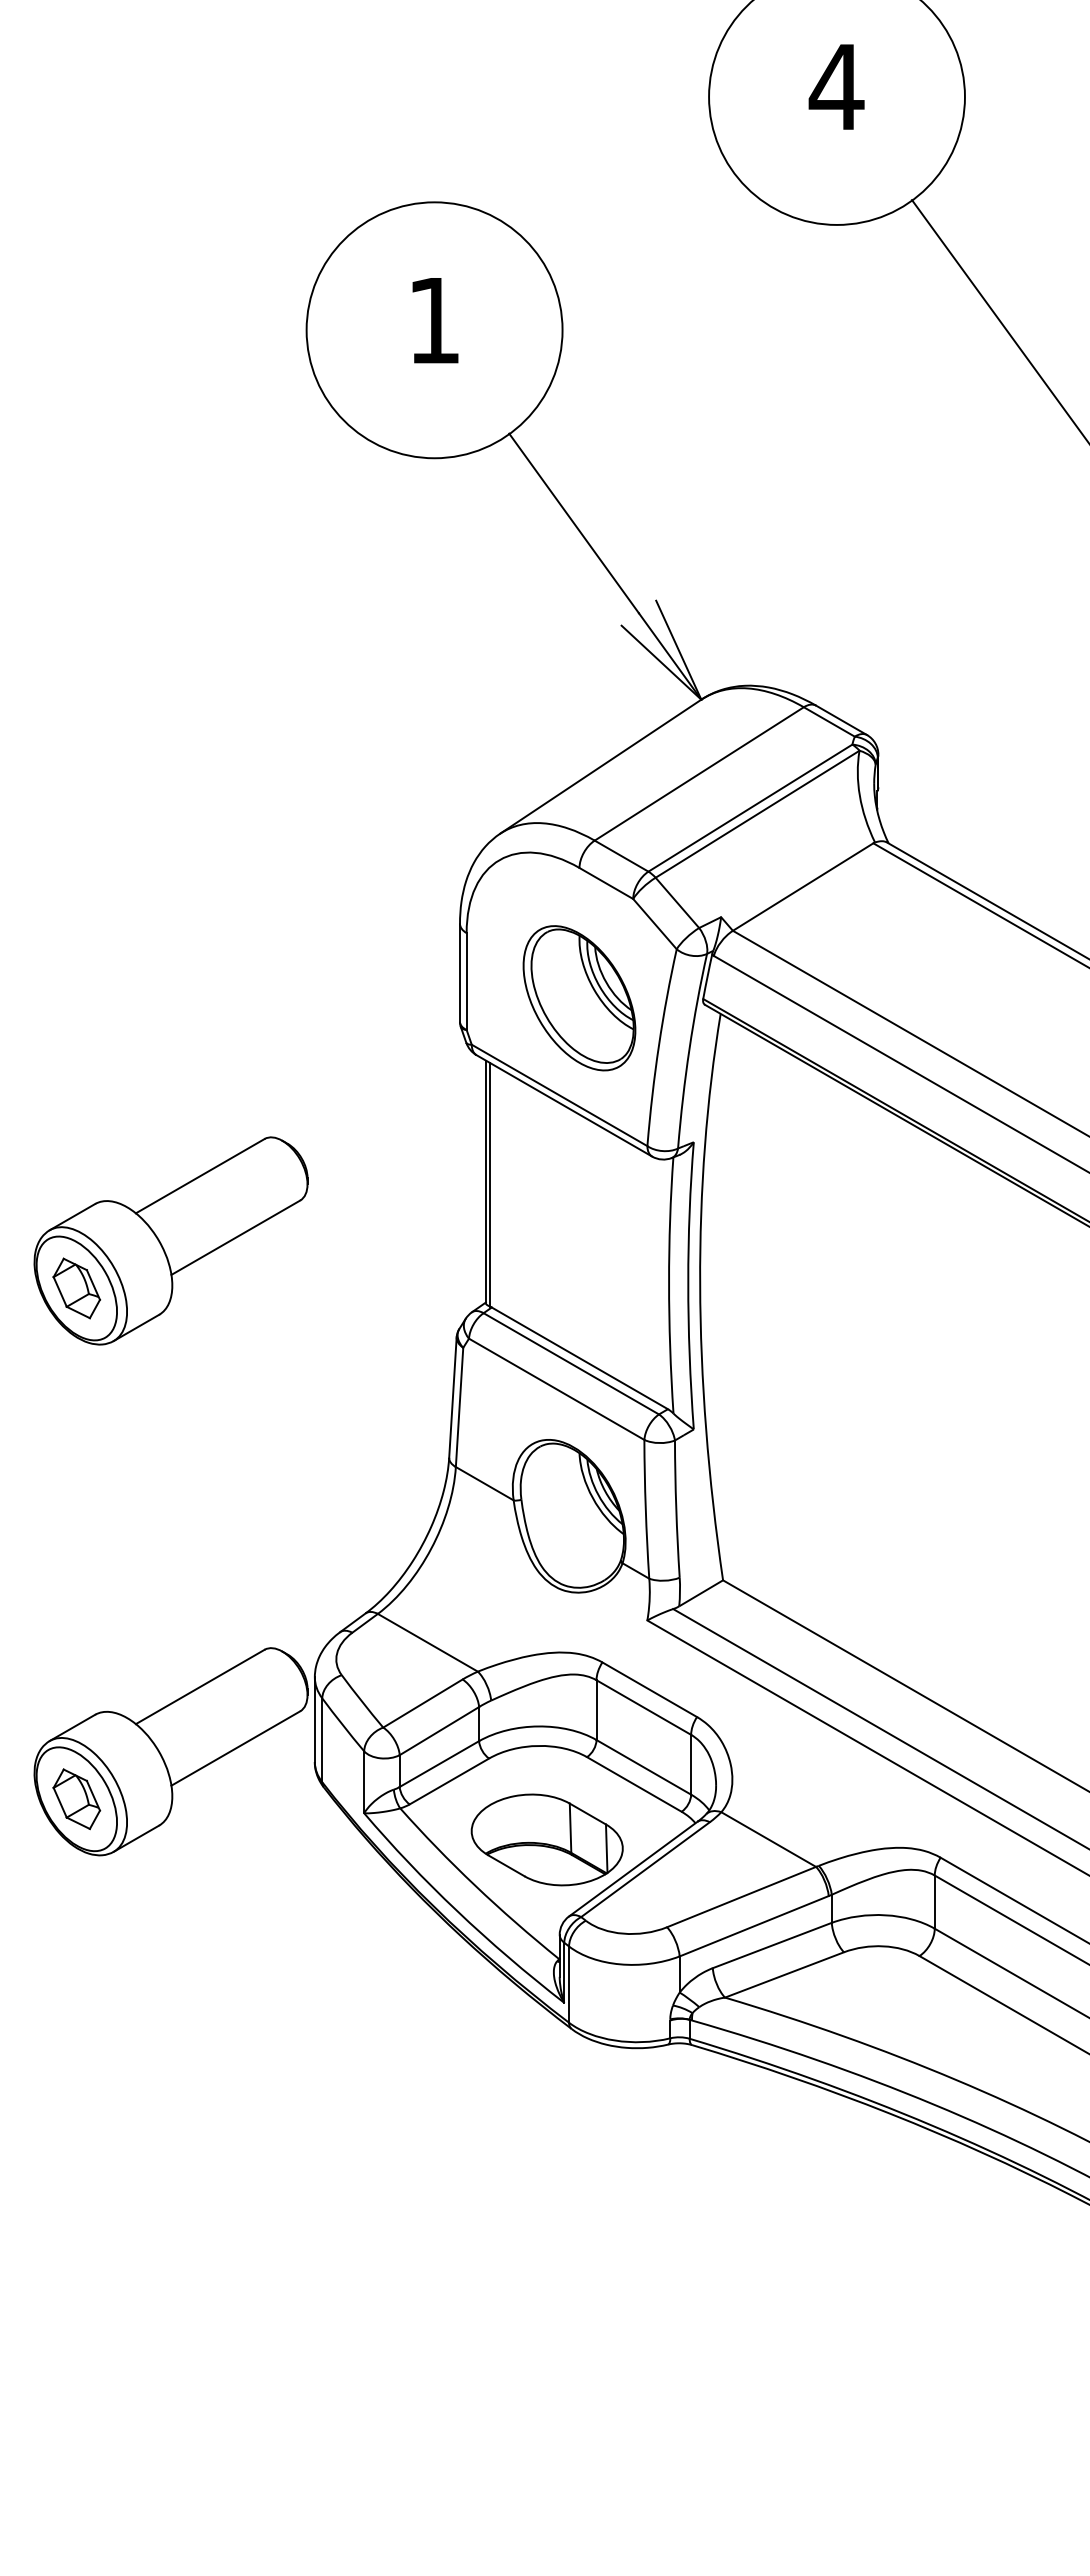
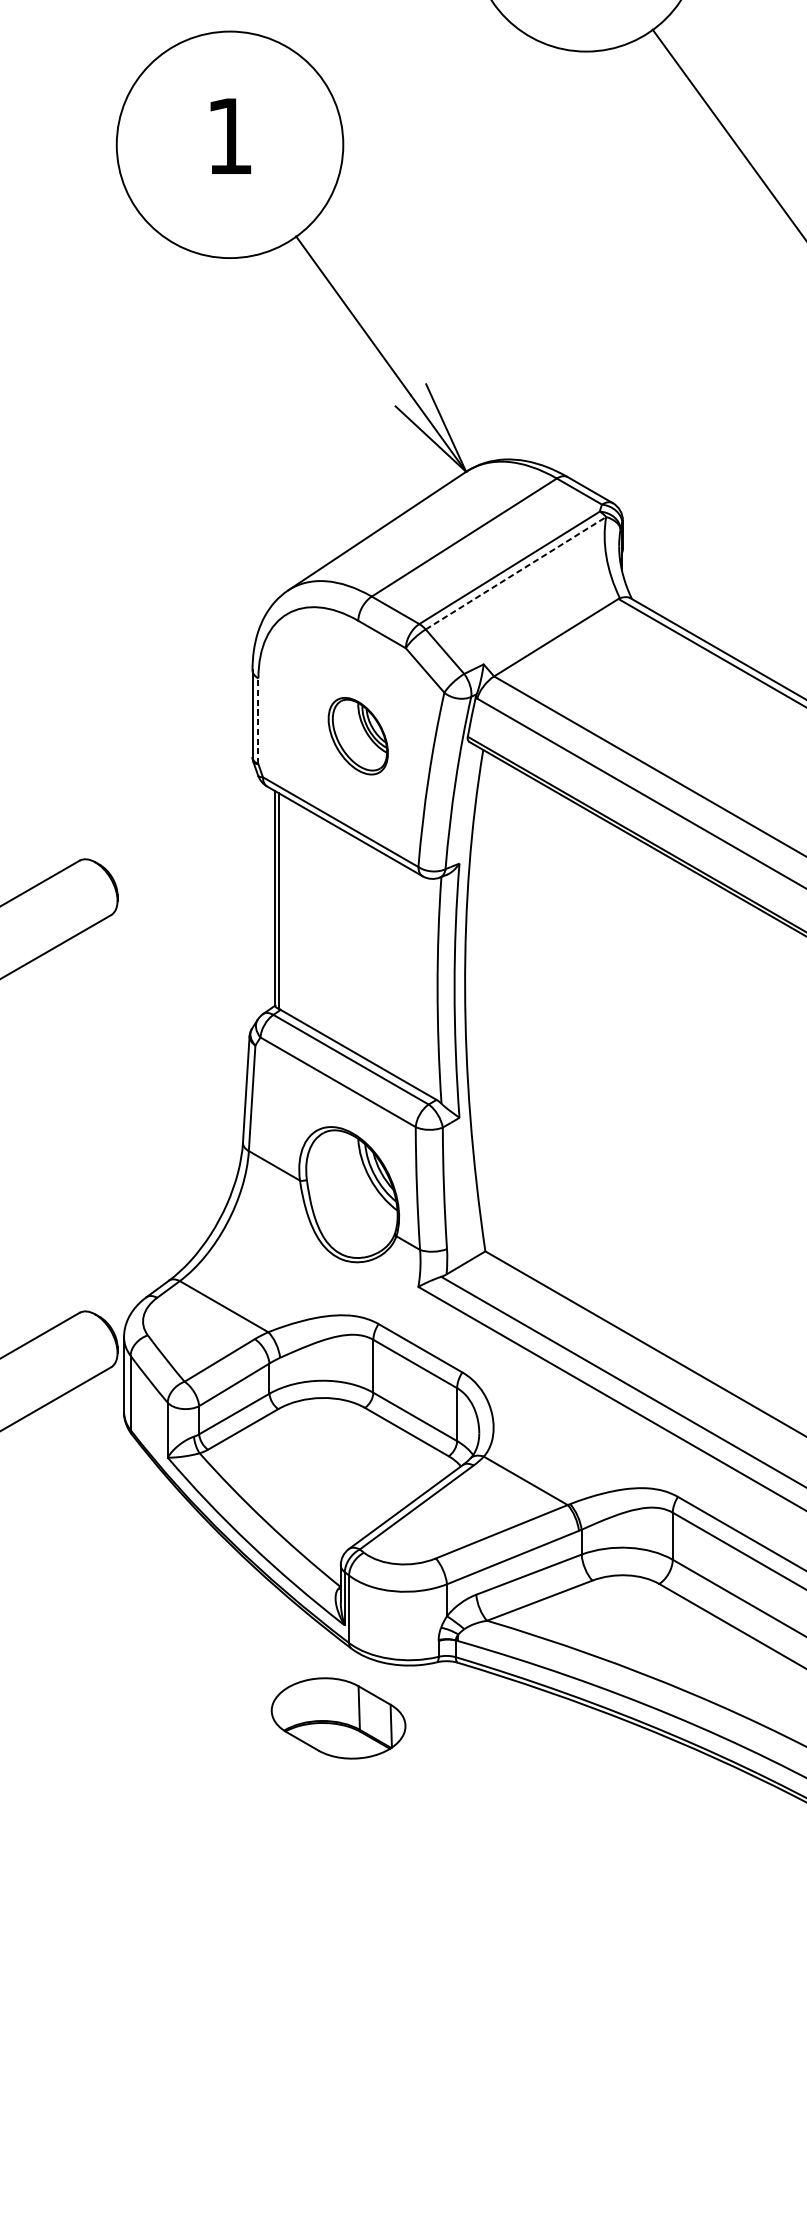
line: (758, 813) -> (516, 572), solid -> dashed
line: (466, 981) -> (258, 721), solid -> dashed
part: (579, 998) -> (358, 736), size x0.6
part: (546, 1839) -> (337, 1718), moved

